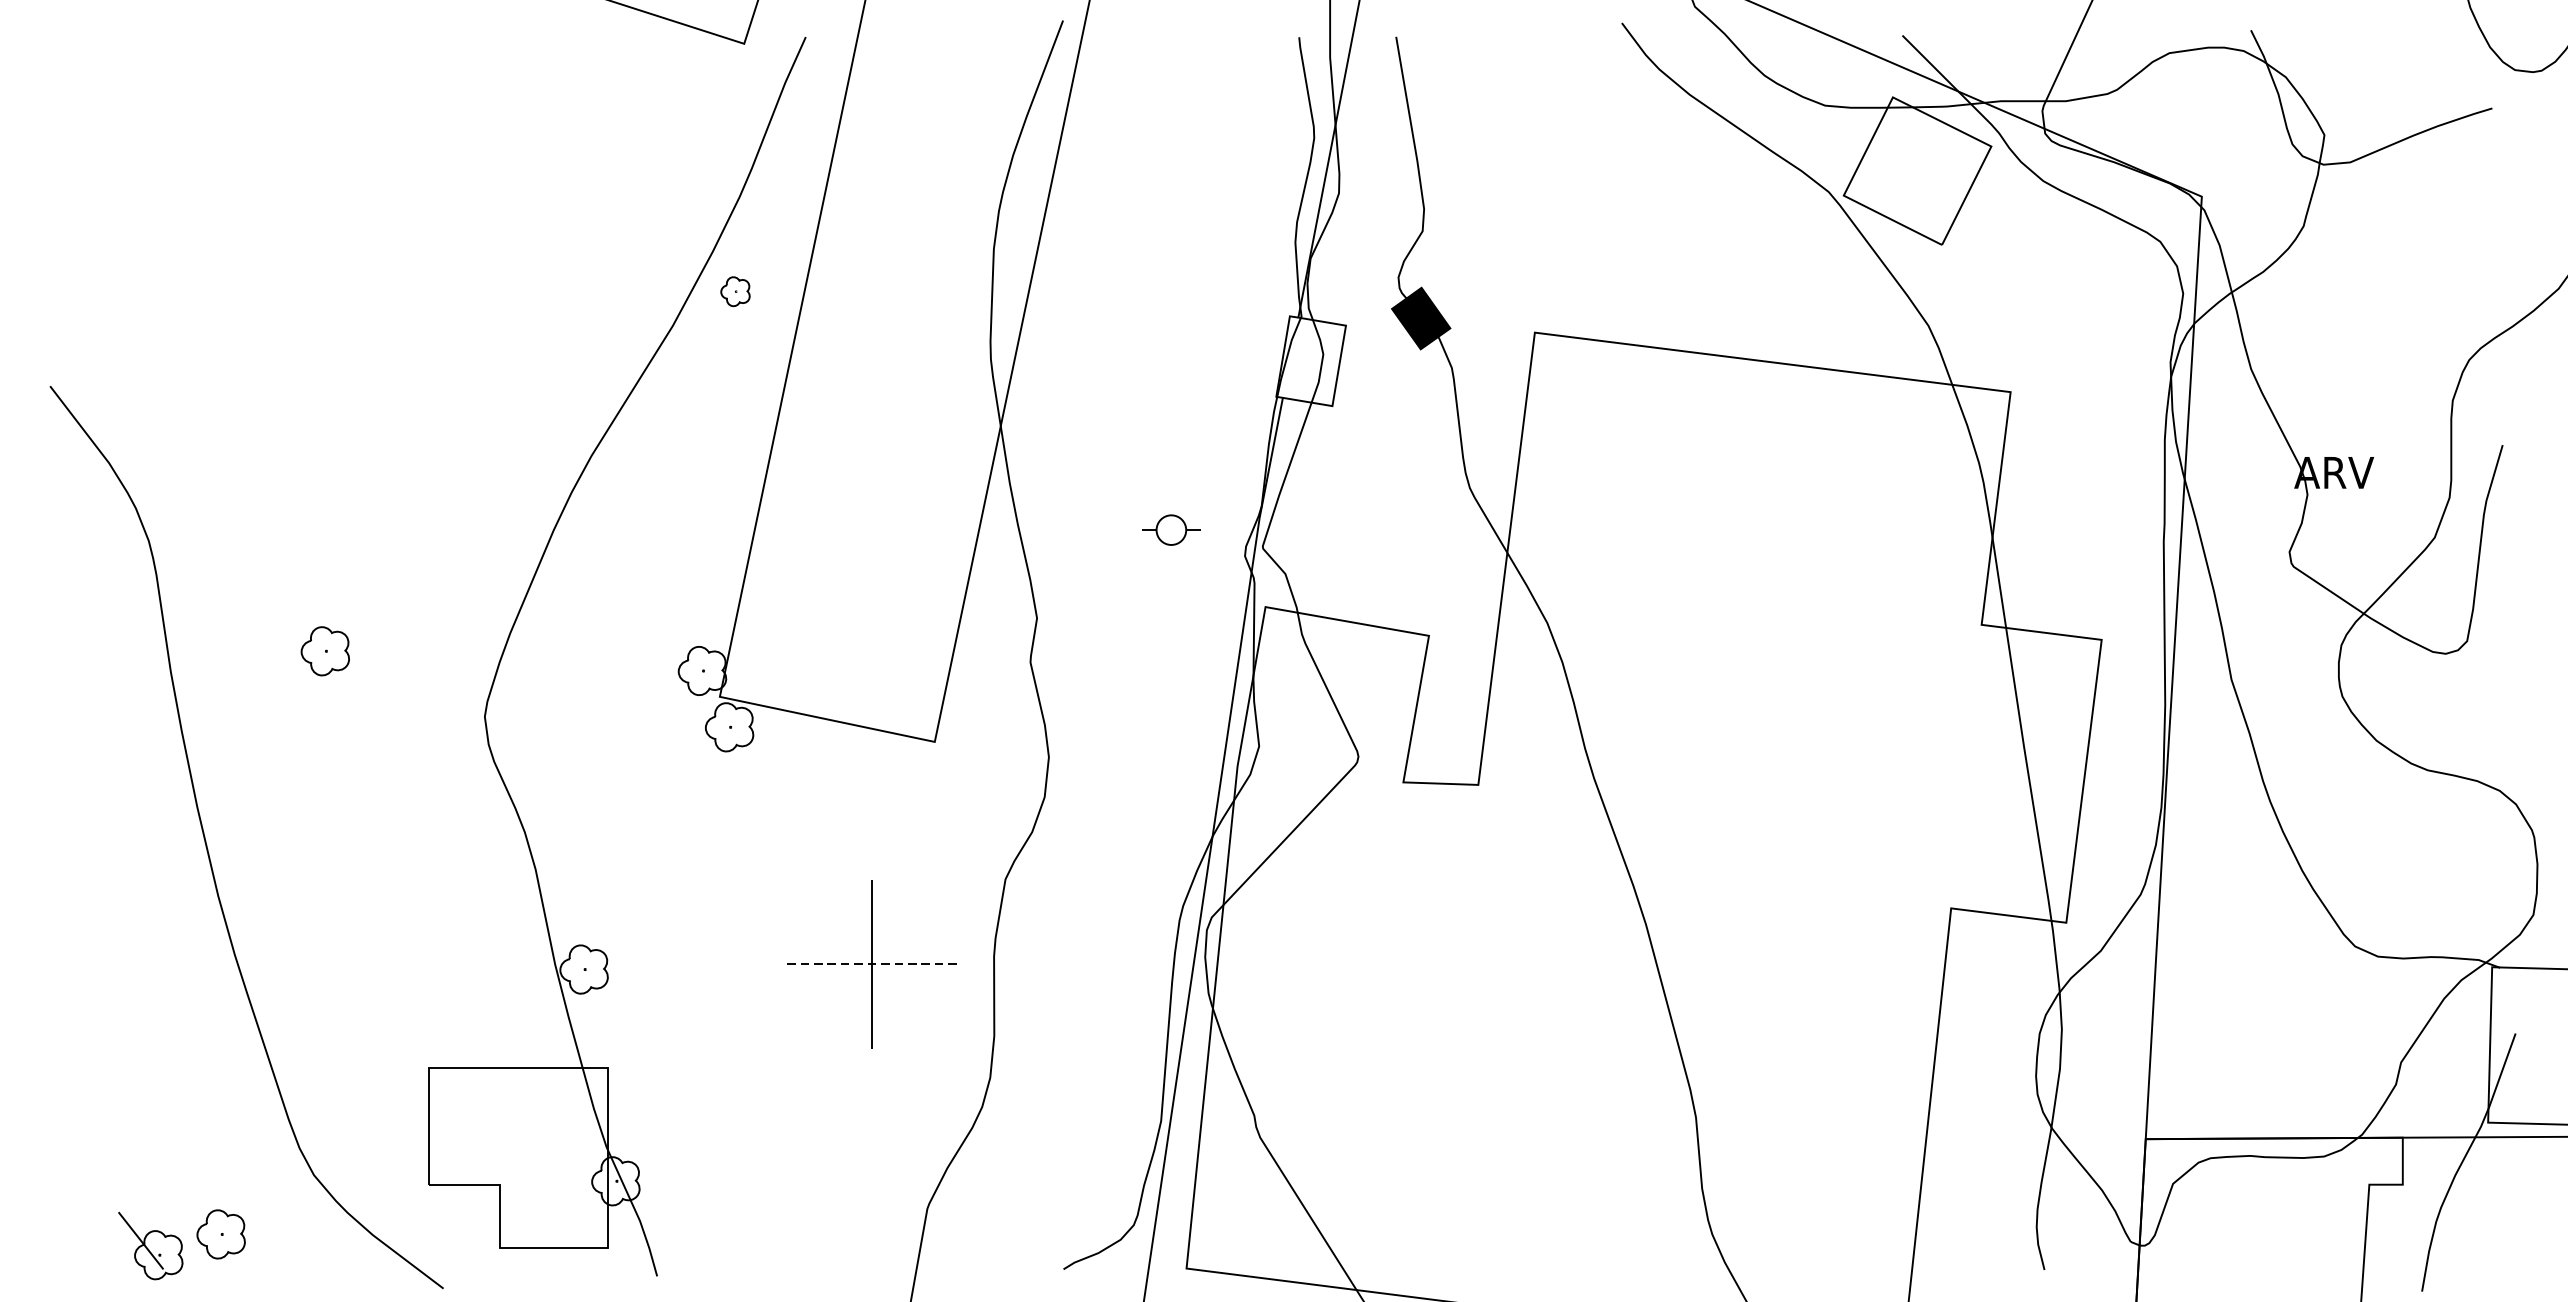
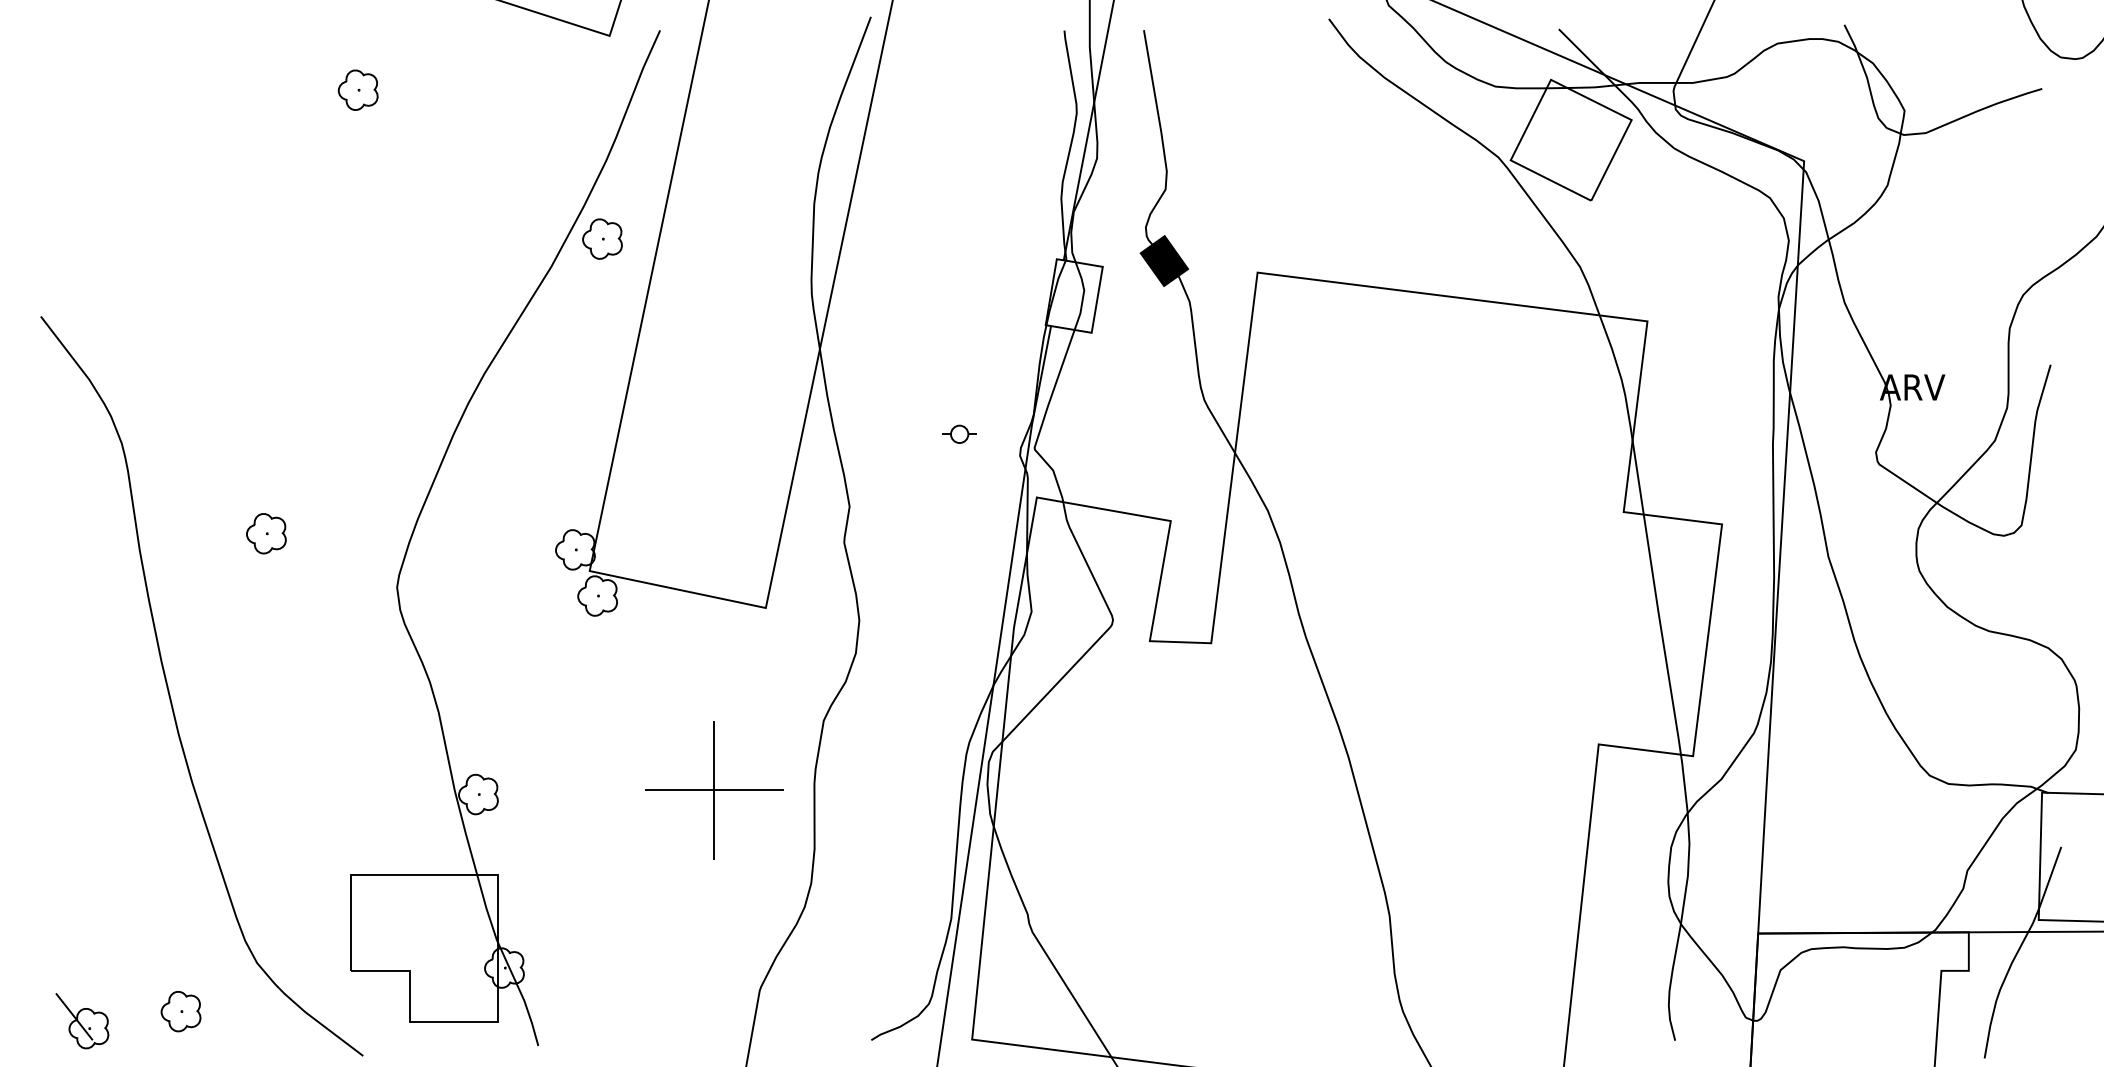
part: (436, 109) -> (357, 89), added
part: (735, 291) -> (602, 238), size x1.67
part: (1171, 528) -> (959, 433), size x0.71
line: (870, 964) -> (713, 790), dashed -> solid
part: (150, 1246) -> (82, 1021), moved

